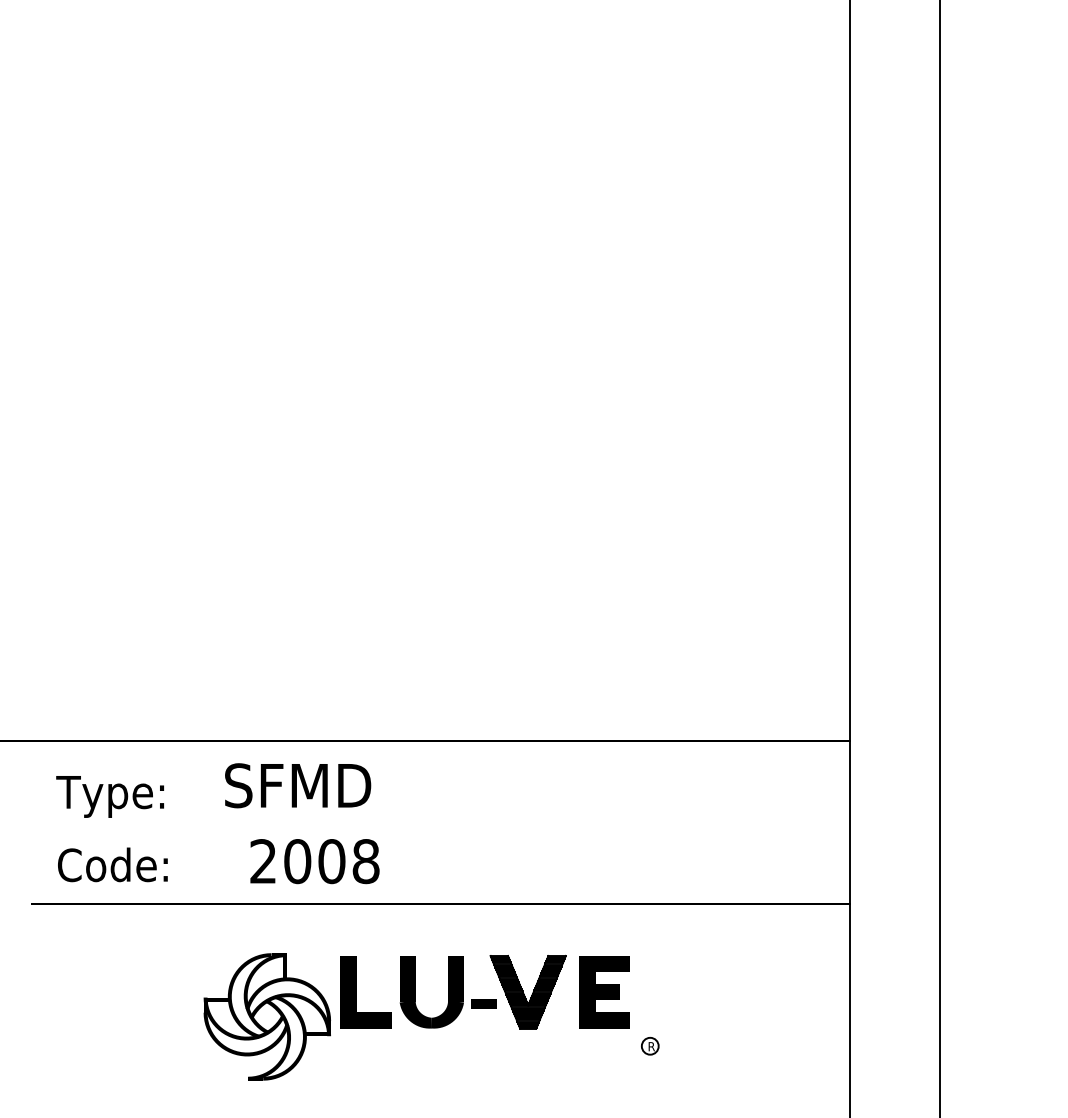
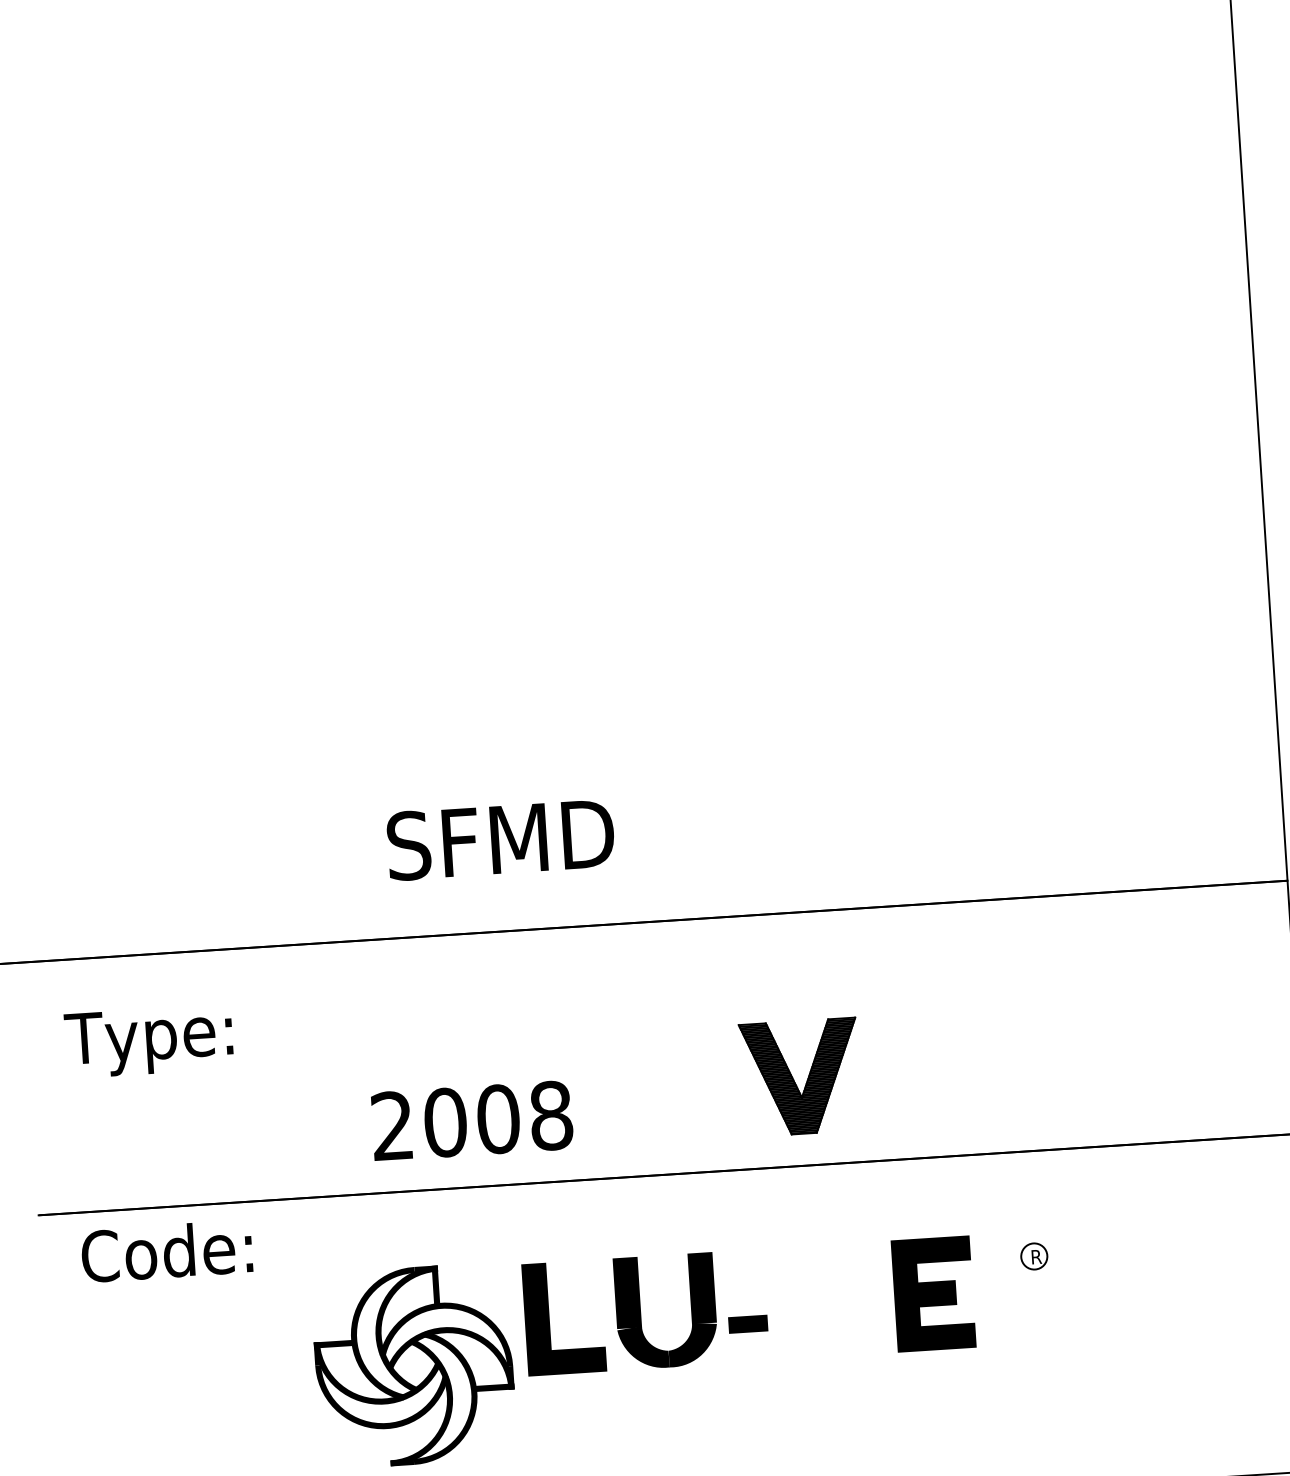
text: (298, 785) -> (501, 839), moved
text: (112, 864) -> (166, 1250), moved
part: (527, 992) -> (799, 1077), moved
part: (650, 1046) -> (1034, 1256), moved

